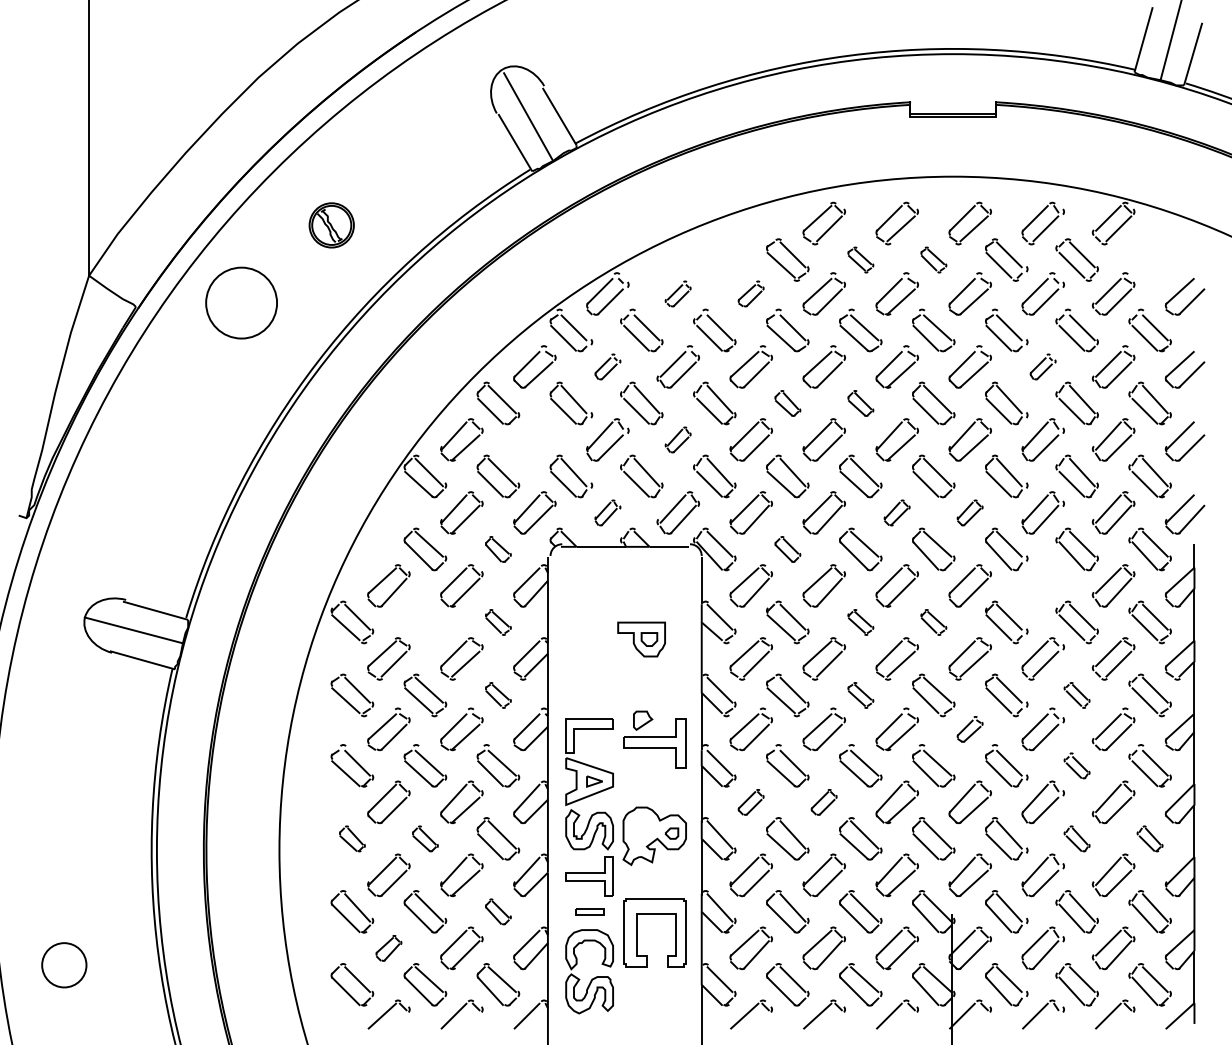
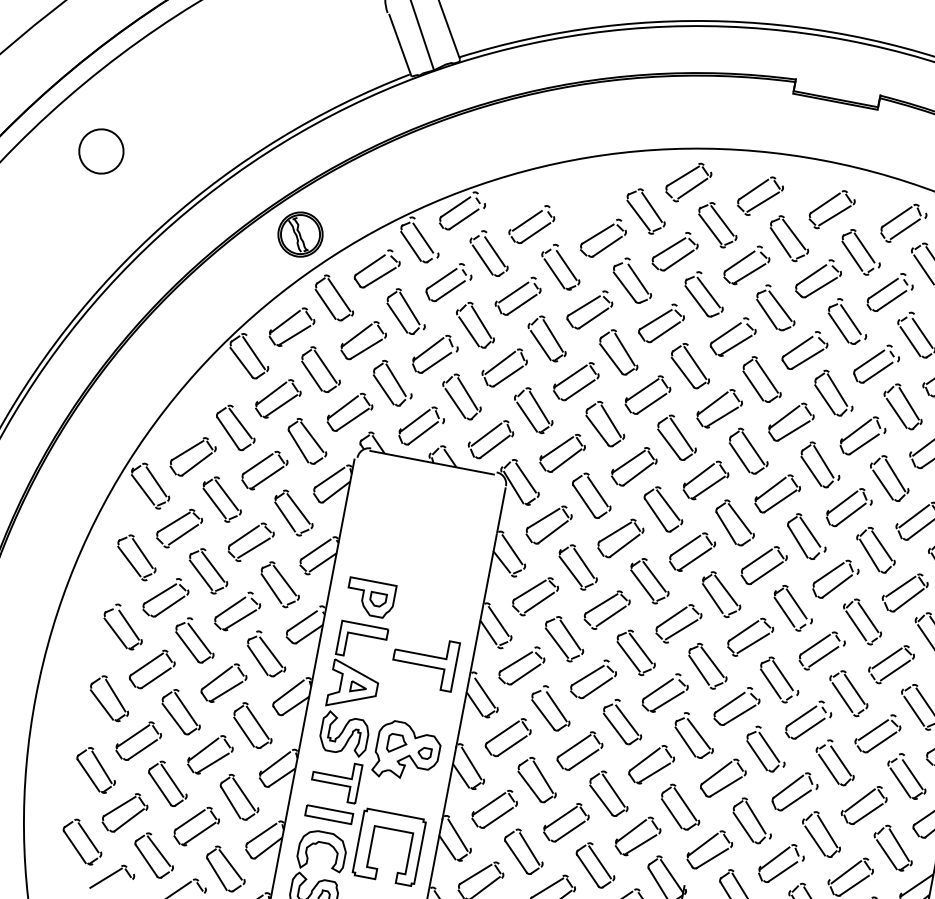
part: (331, 225) -> (300, 234), moved
part: (860, 259) -> (717, 224), size x1.67
part: (933, 259) -> (789, 238), size x1.67
part: (677, 293) -> (531, 223), size x1.67
part: (750, 293) -> (603, 237), size x1.67
circle: (241, 302) -> (101, 150), size x0.62
part: (607, 366) -> (448, 282), size x1.67
part: (1042, 366) -> (876, 363), size x1.67
part: (787, 403) -> (618, 352), size x1.67
part: (860, 403) -> (690, 366), size x1.67
part: (529, 434) -> (359, 334), added
part: (677, 439) -> (504, 367), size x1.67
part: (607, 512) -> (421, 425), size x1.67
part: (896, 512) -> (705, 479), size x1.67
part: (969, 512) -> (777, 493), size x1.67
part: (498, 549) -> (307, 441), size x1.67
part: (787, 549) -> (591, 495), size x1.67
part: (1047, 589) -> (839, 583), added
part: (425, 622) -> (222, 499), added
part: (498, 622) -> (293, 513), size x1.67
part: (860, 622) -> (649, 581), size x1.67
part: (933, 622) -> (721, 594), size x1.67
part: (641, 639) -> (370, 598), moved
part: (498, 695) -> (280, 585), size x1.67
part: (860, 695) -> (635, 652), size x1.67
part: (1076, 695) -> (847, 693), size x1.67
part: (643, 720) -> (397, 743), moved
part: (969, 729) -> (736, 706), size x1.67
part: (1076, 765) -> (834, 762), size x1.67
part: (750, 802) -> (507, 737), size x1.67
part: (823, 802) -> (579, 751), size x1.67
part: (352, 838) -> (110, 698), size x1.67
part: (425, 838) -> (181, 711), size x1.67
part: (1076, 838) -> (821, 833), size x1.67
part: (1149, 838) -> (892, 847), size x1.67
part: (498, 911) -> (239, 797), size x1.67
part: (589, 911) -> (329, 814), size x1.67
part: (388, 948) -> (124, 812), size x1.67

